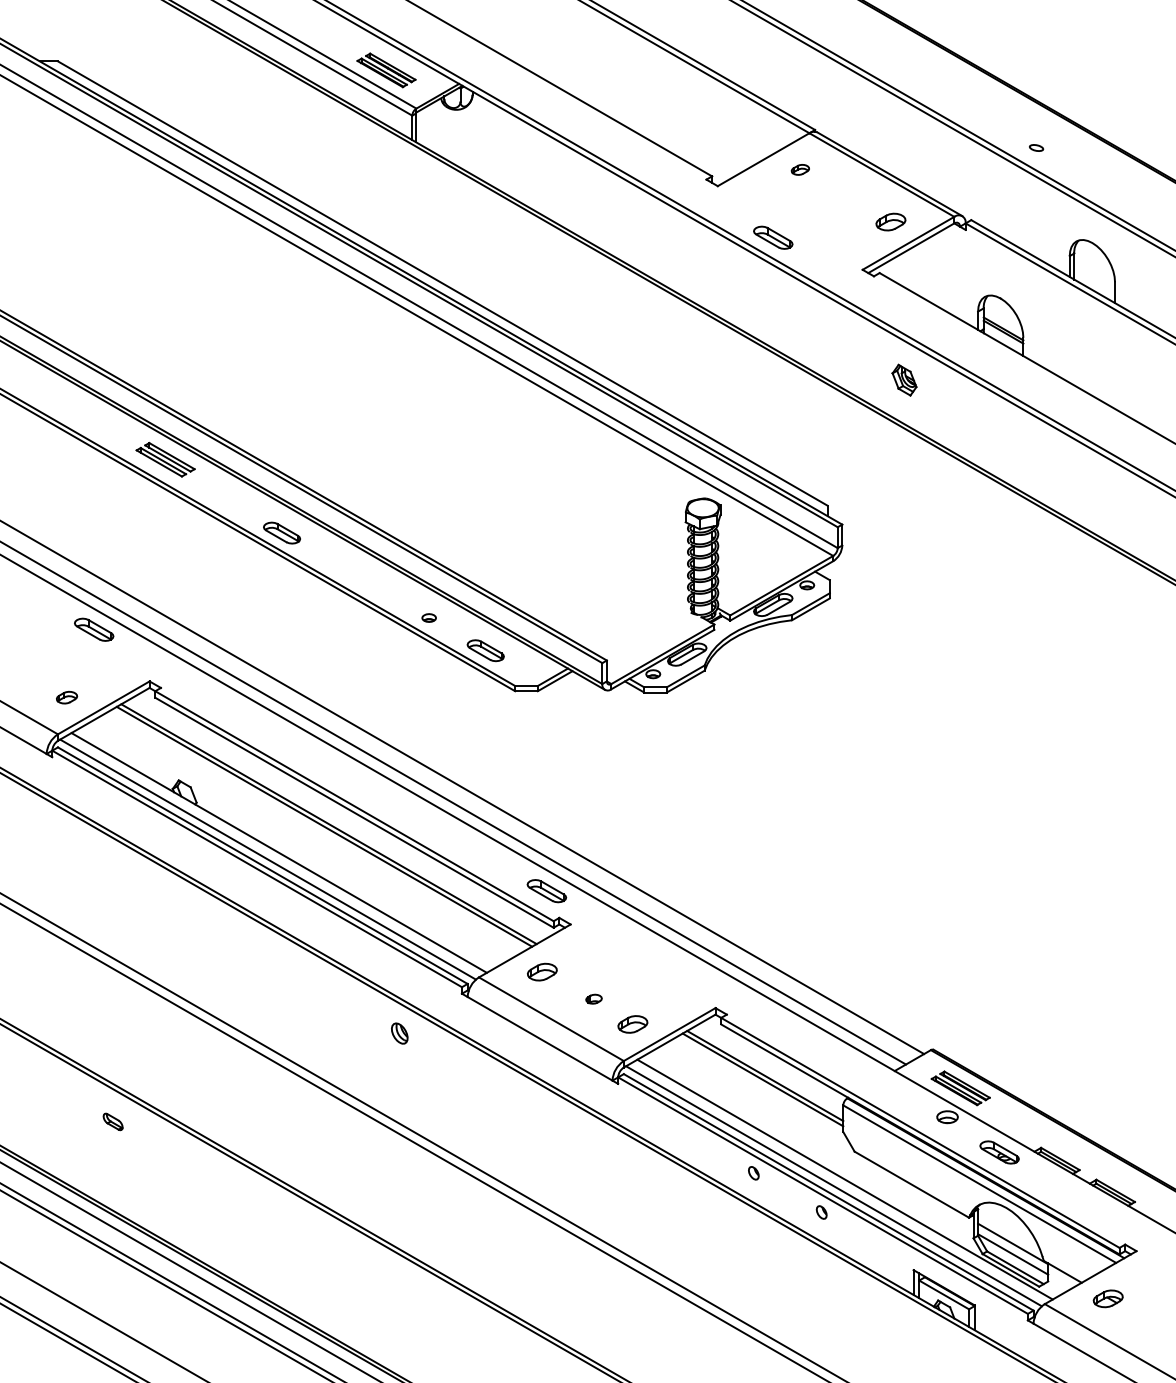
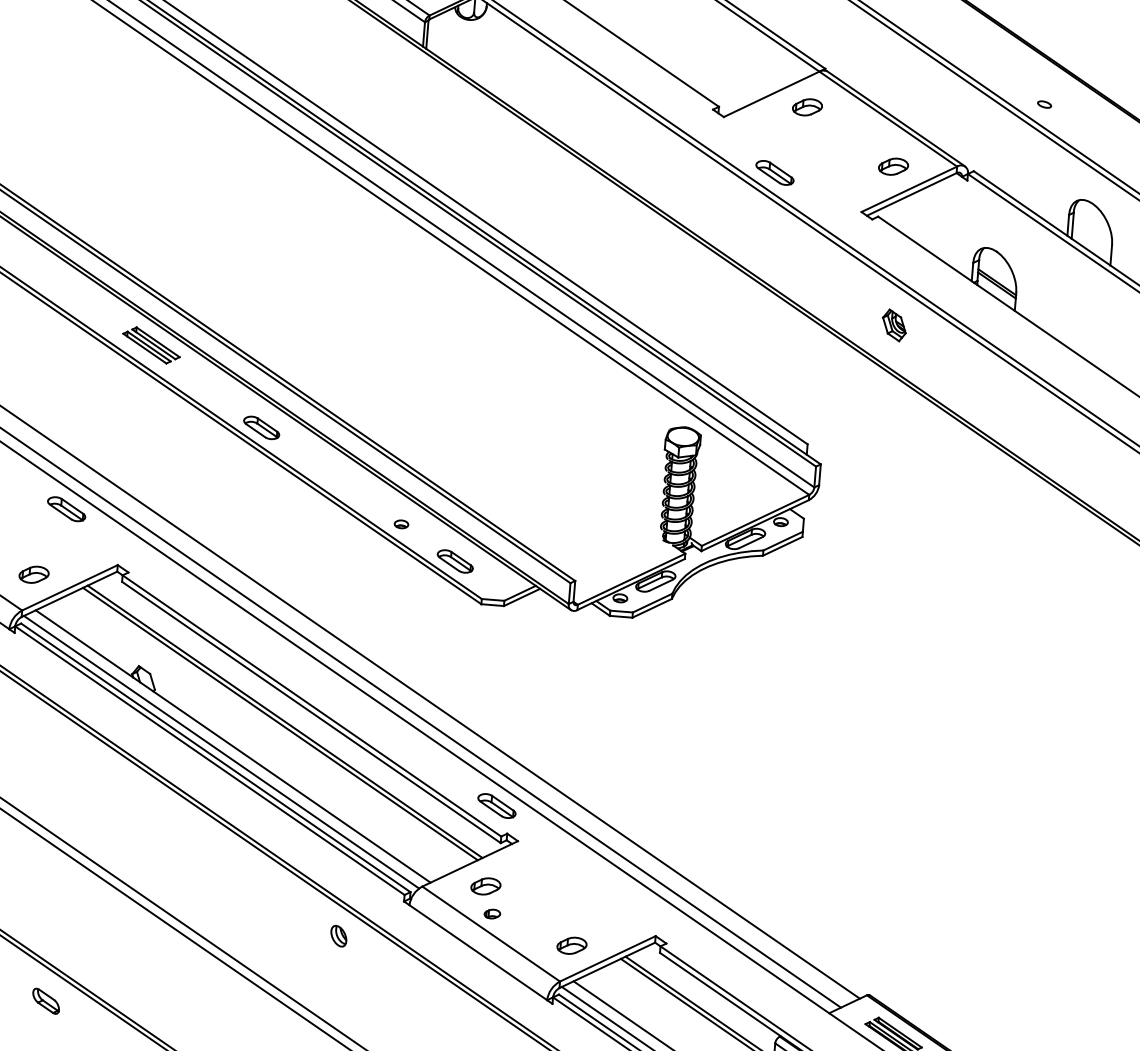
part: (800, 169) -> (807, 107), size x1.67
part: (66, 697) -> (33, 574), size x1.43
part: (593, 998) -> (491, 913), moved
part: (112, 1121) -> (45, 1000), size x1.43

